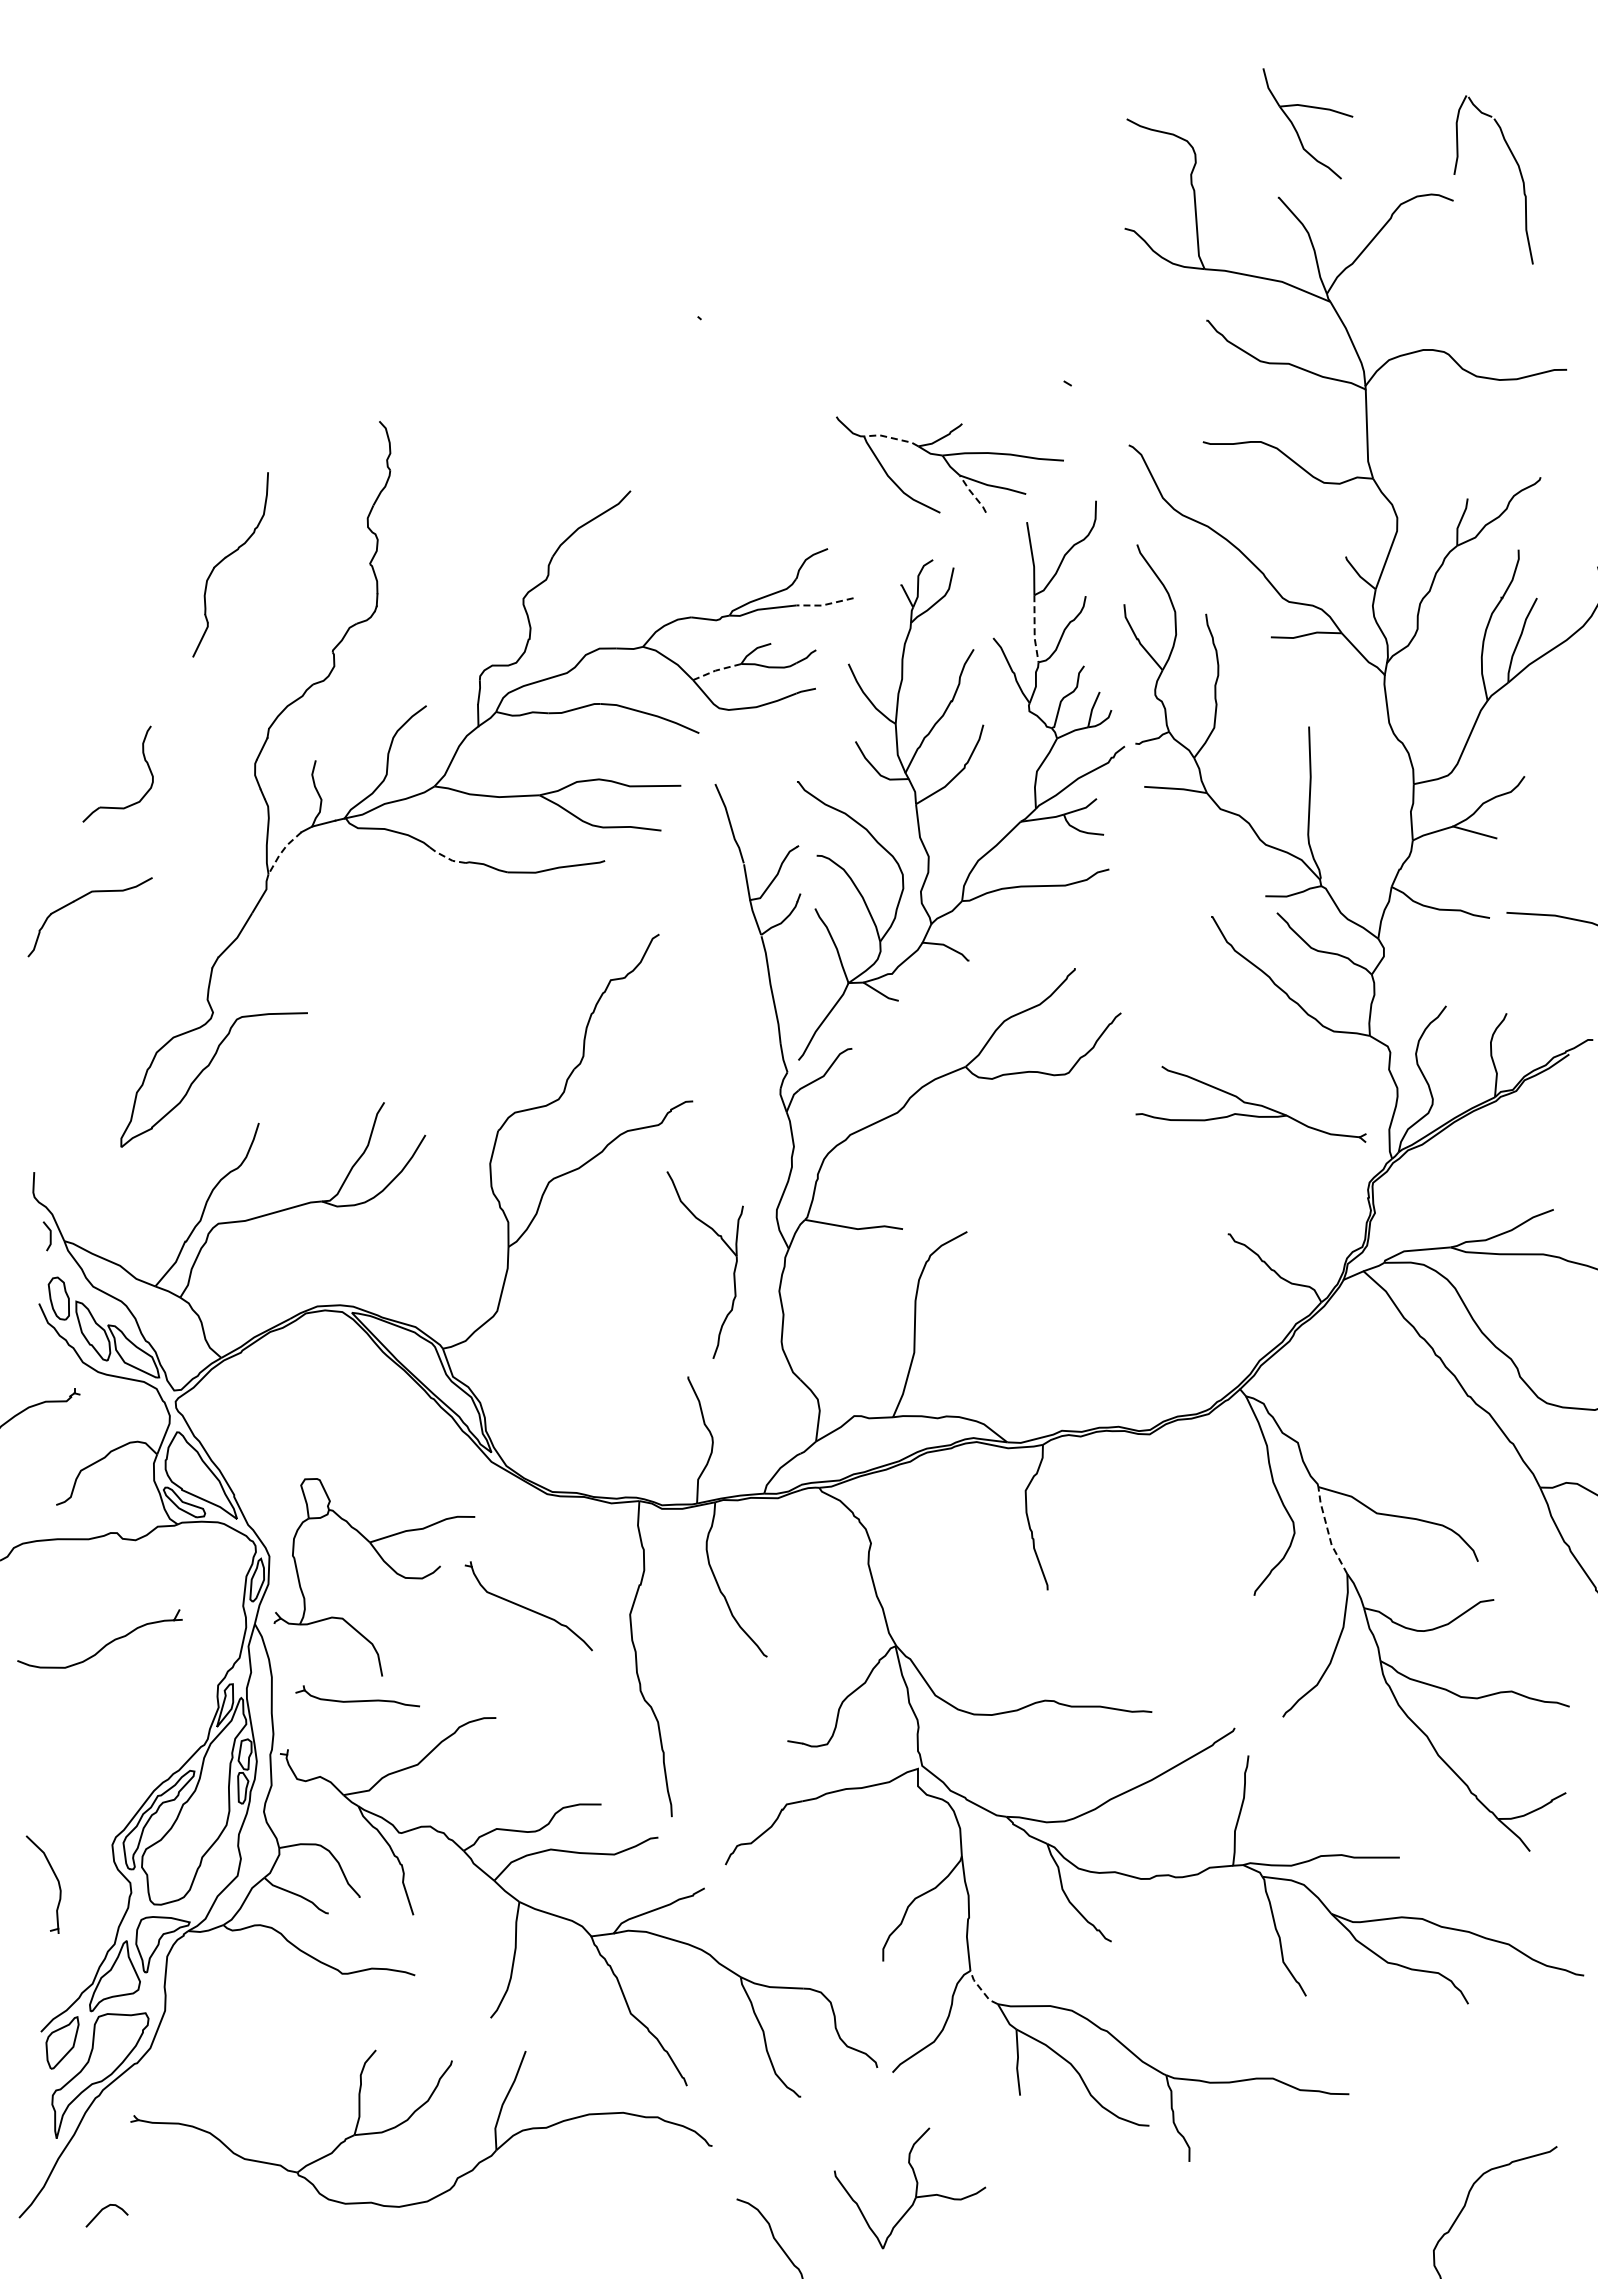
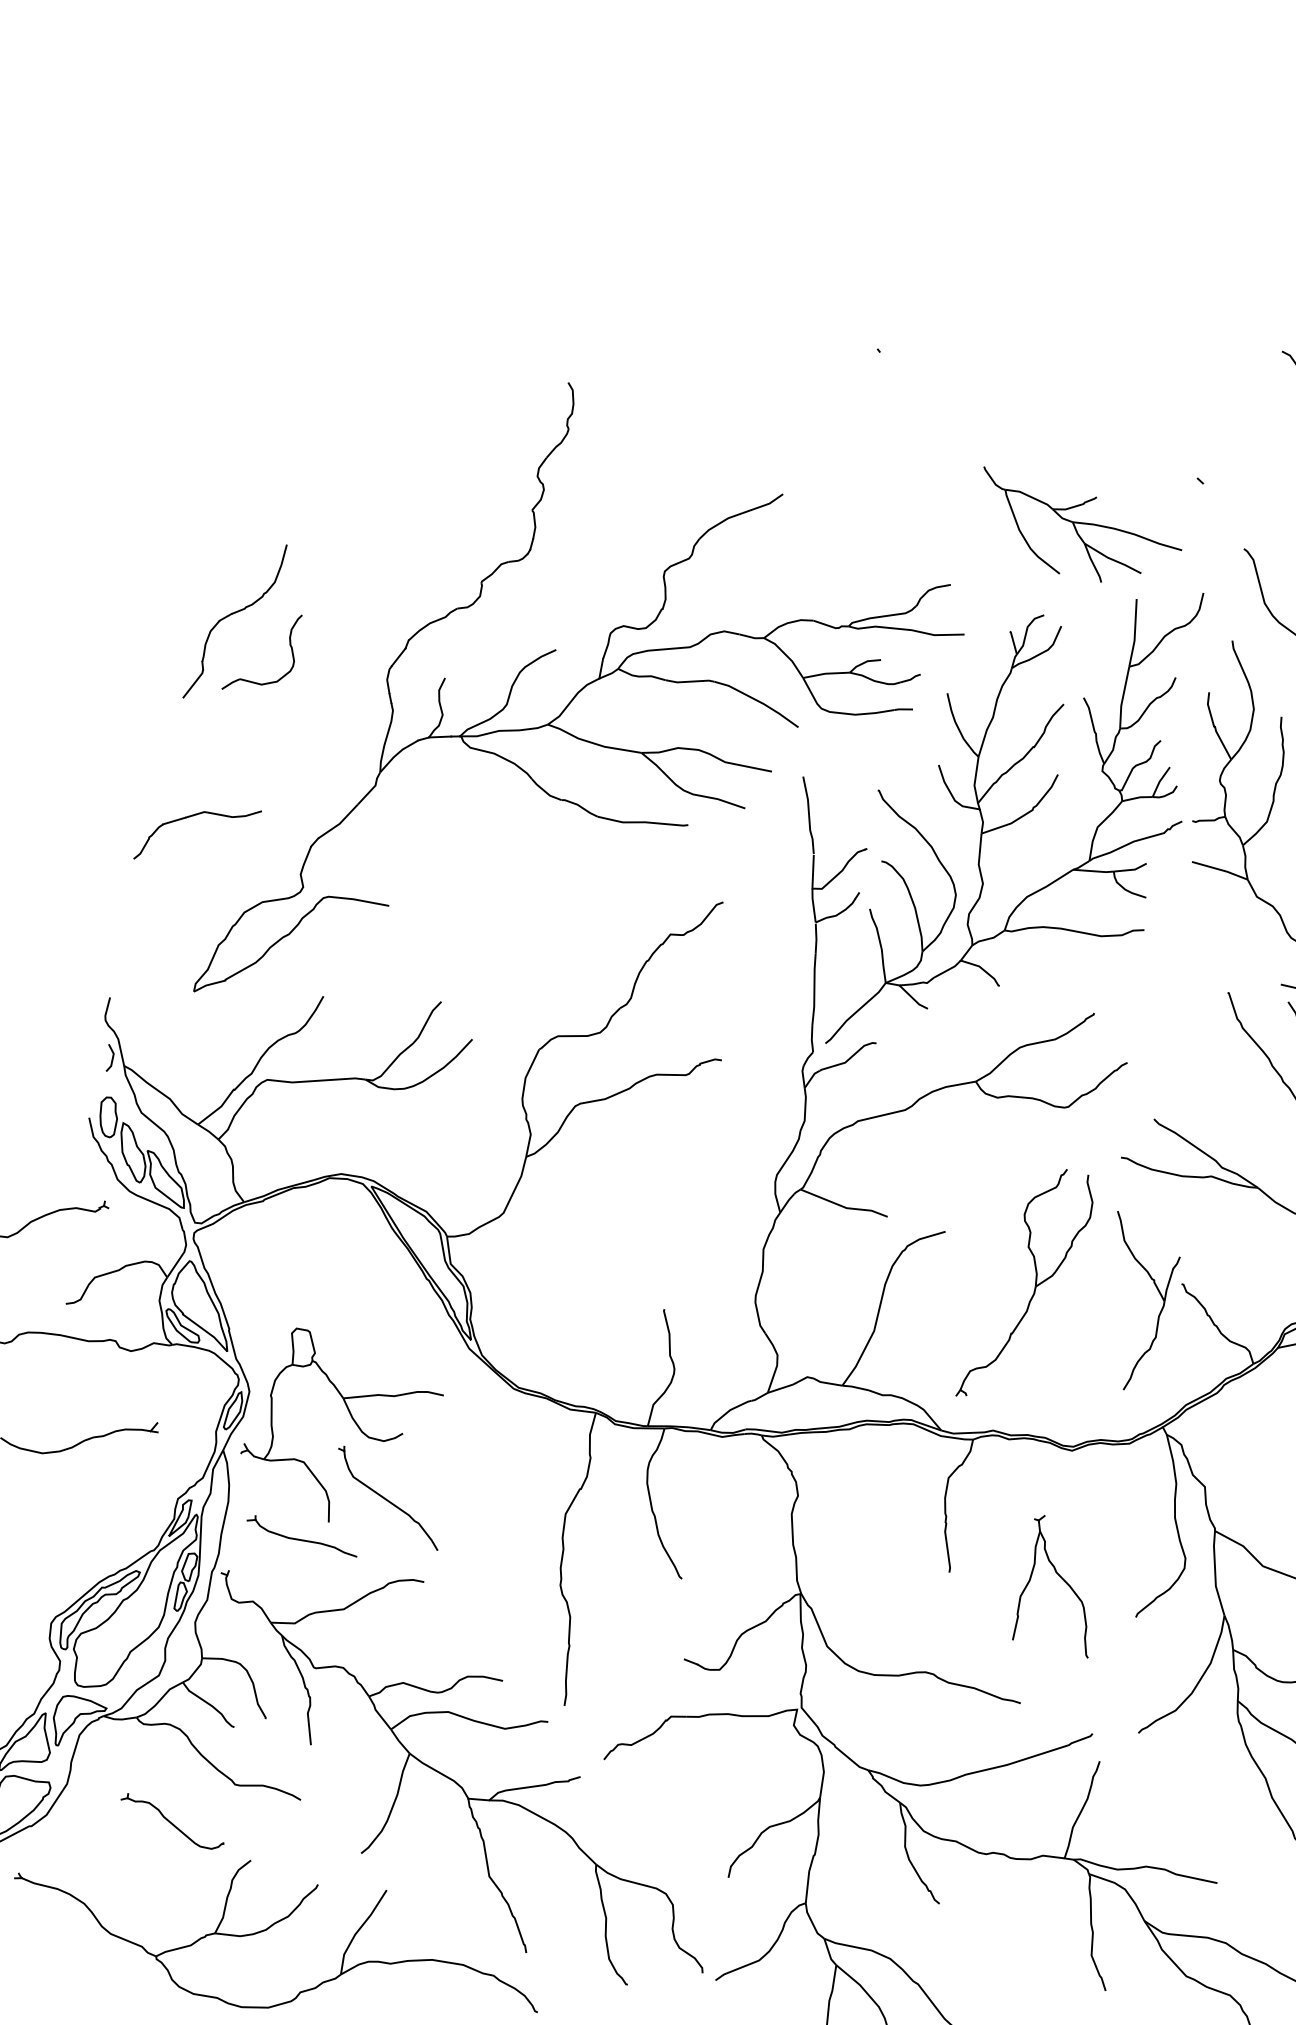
line: (891, 437) -> (1030, 496), dashed -> solid
line: (972, 494) -> (1092, 563), dashed -> solid
part: (226, 558) -> (232, 614), moved
line: (823, 605) -> (935, 635), dashed -> solid
line: (1034, 630) -> (1122, 698), dashed -> solid
line: (715, 670) -> (825, 673), dashed -> solid
line: (282, 851) -> (397, 754), dashed -> solid
line: (447, 858) -> (545, 792), dashed -> solid
part: (79, 899) -> (191, 816), moved
part: (728, 1248) -> (1158, 1292), moved
part: (1073, 1270) -> (1034, 1287), added
line: (1328, 1531) -> (1215, 1573), dashed -> solid
part: (1169, 1578) -> (1062, 1585), added
part: (528, 1606) -> (388, 1498), moved
line: (981, 1990) -> (812, 1923), dashed -> solid
part: (284, 2026) -> (172, 1821), added

